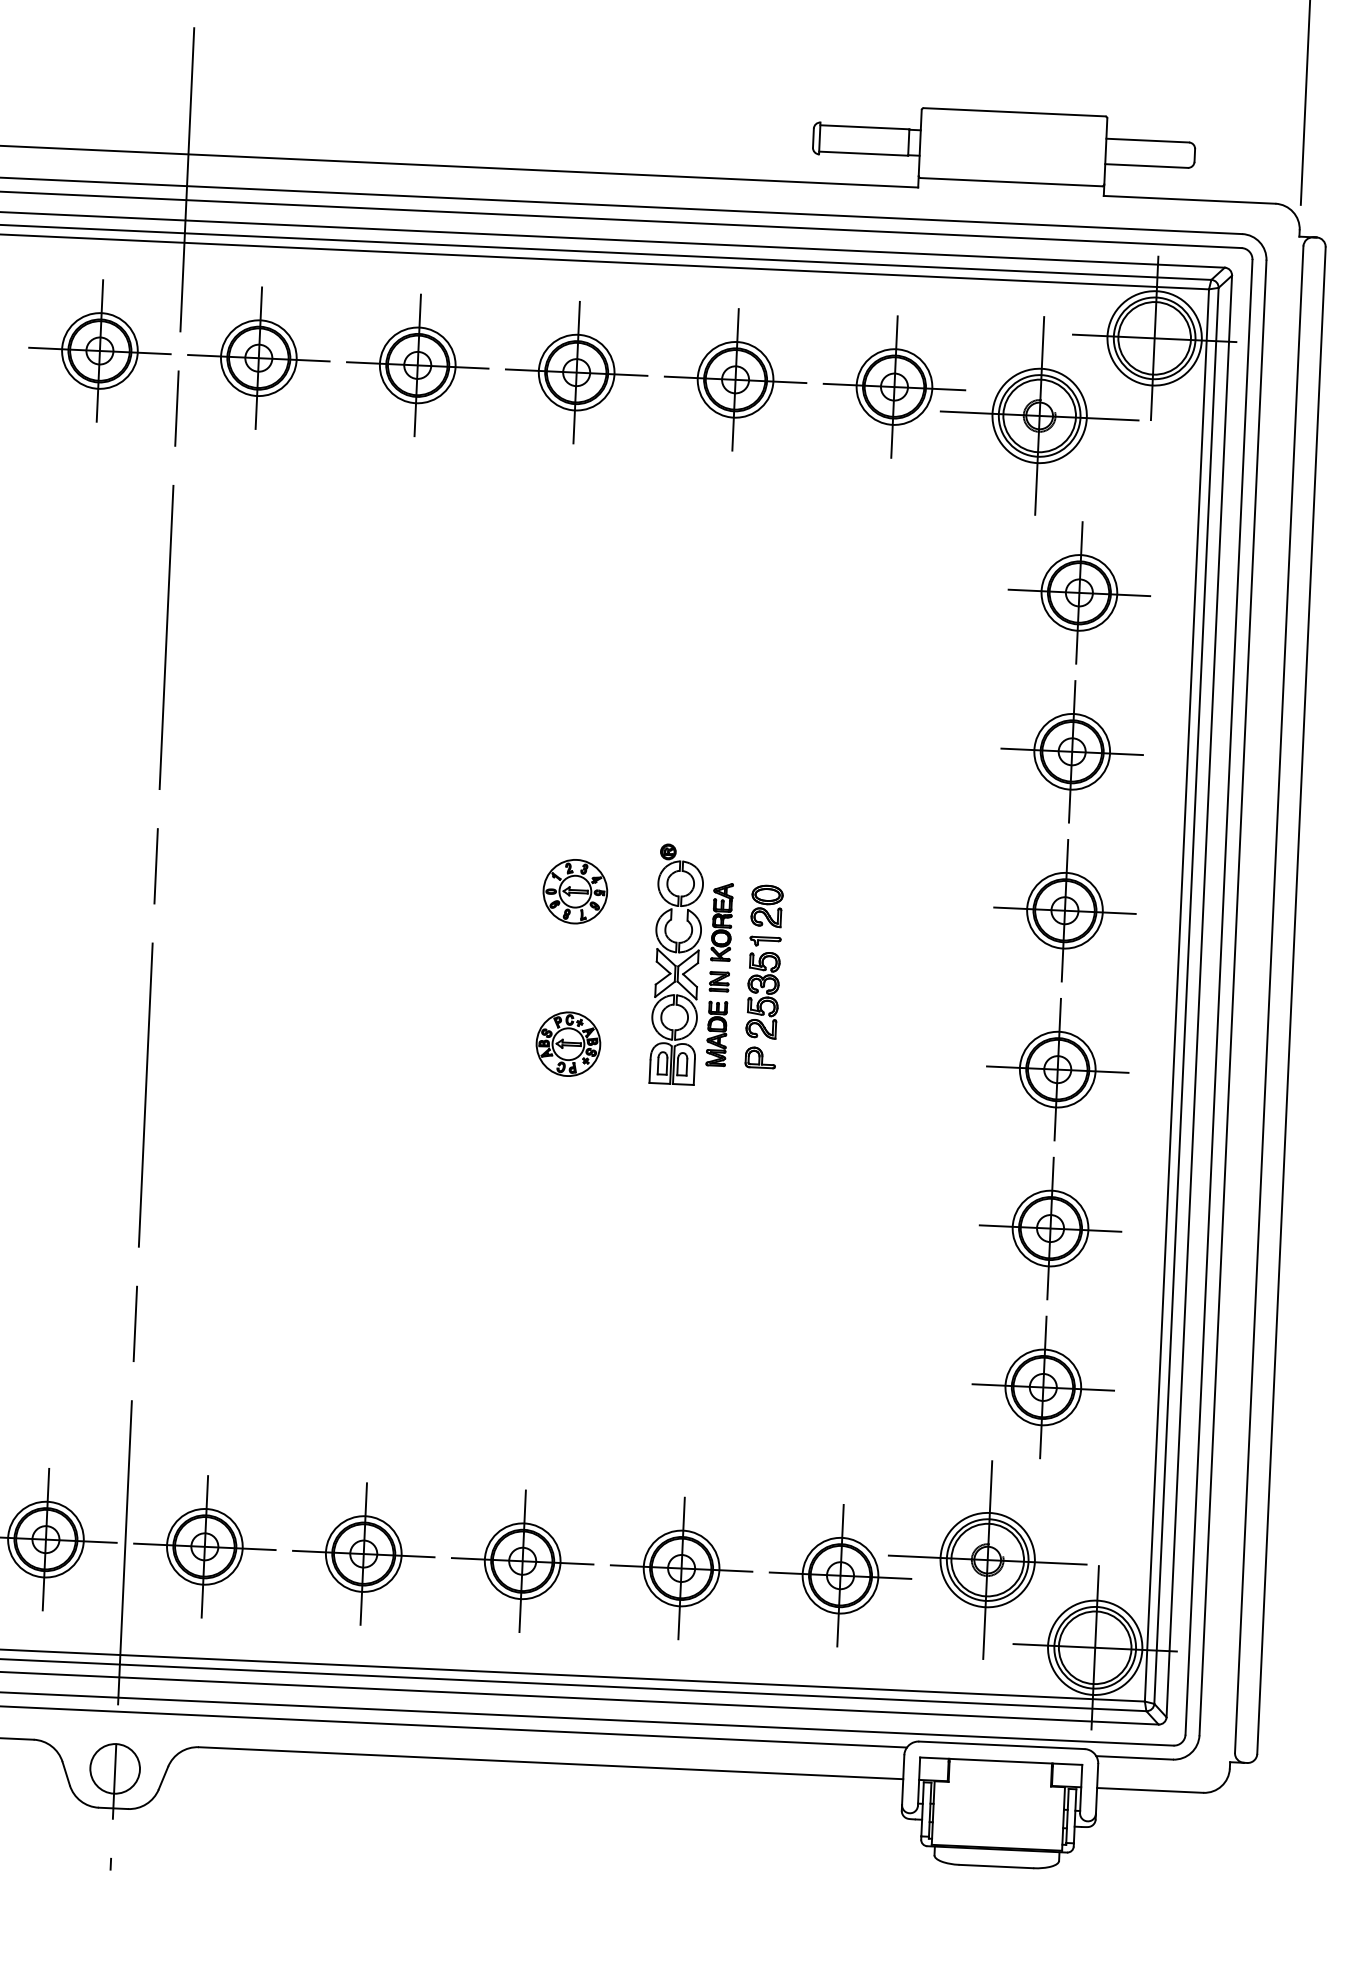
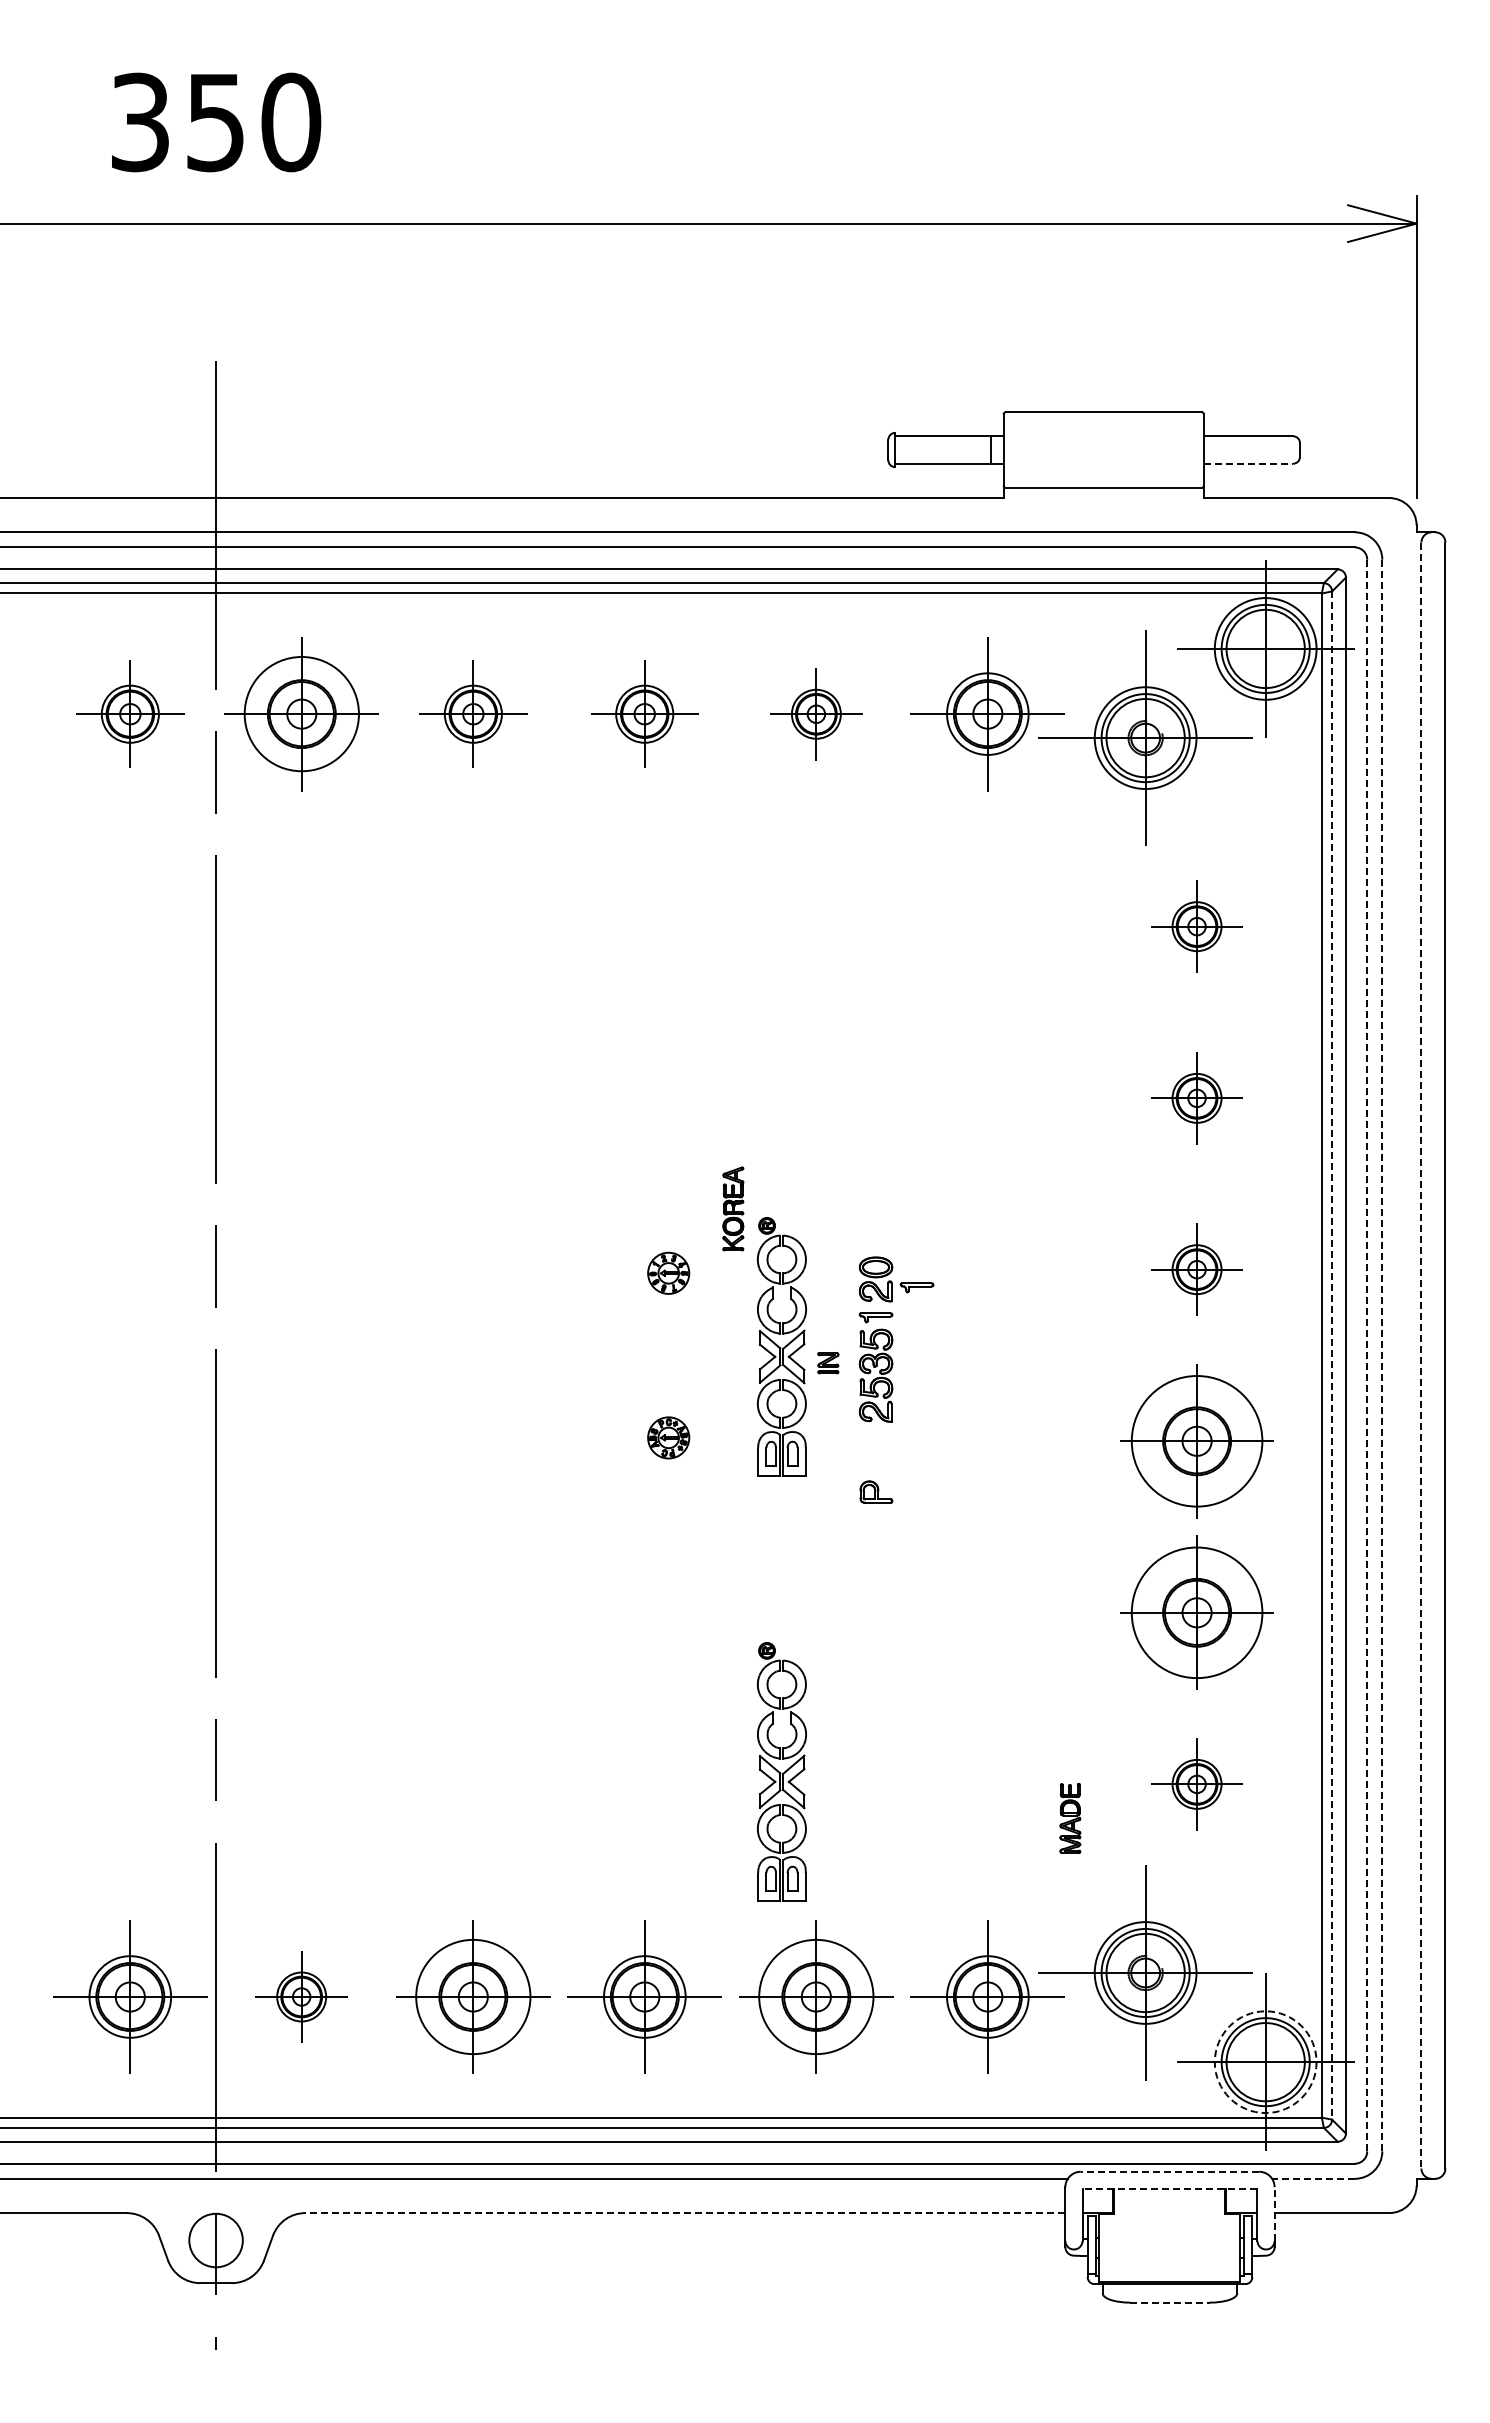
line: (1146, 165) -> (1248, 463), solid -> dashed
part: (100, 351) -> (130, 714), size x0.7
circle: (258, 357) -> (301, 713), size x1.4
part: (417, 365) -> (473, 714), size x0.7
part: (576, 372) -> (644, 714), size x0.7
part: (735, 380) -> (816, 714), size x0.6
part: (1078, 592) -> (1196, 926), size x0.6
part: (1071, 751) -> (1196, 1098), size x0.6
part: (575, 891) -> (668, 1273), size x0.6
part: (1064, 910) -> (1196, 1269), size x0.6
part: (804, 915) -> (916, 1287), added
part: (722, 921) -> (733, 1208), moved
line: (1186, 996) -> (1332, 1356), solid -> dashed
line: (1219, 997) -> (1367, 1355), solid -> dashed
line: (1233, 997) -> (1382, 1355), solid -> dashed
line: (1269, 999) -> (1421, 1355), solid -> dashed
part: (717, 1033) -> (1070, 1818), moved
part: (568, 1043) -> (668, 1437), size x0.6
part: (760, 1057) -> (876, 1491), moved
circle: (1057, 1069) -> (1196, 1441), size x1.6
circle: (1050, 1228) -> (1196, 1612), size x1.6
part: (658, 1358) -> (781, 1771), added
part: (1042, 1387) -> (1196, 1784), size x0.6
part: (204, 1546) -> (301, 1996), size x0.6
circle: (363, 1553) -> (473, 1996), size x1.4
circle: (681, 1568) -> (816, 1996), size x1.4
circle: (1095, 1648) -> (1265, 2062), solid -> dashed
line: (1001, 1745) -> (1169, 2171), solid -> dashed
line: (1134, 1757) -> (1313, 2178), solid -> dashed
line: (1000, 1760) -> (1169, 2188), solid -> dashed
line: (550, 1763) -> (684, 2213), solid -> dashed
line: (1096, 1789) -> (1274, 2214), solid -> dashed
line: (995, 1866) -> (1169, 2302), solid -> dashed

